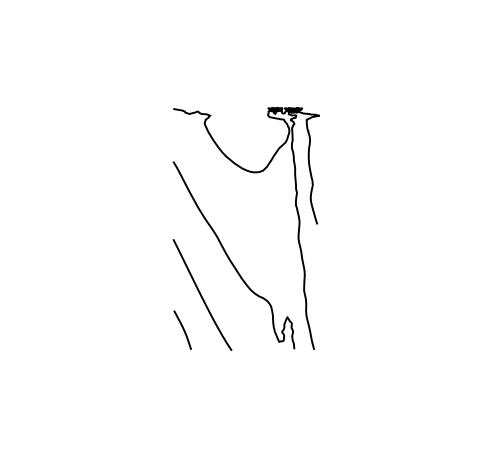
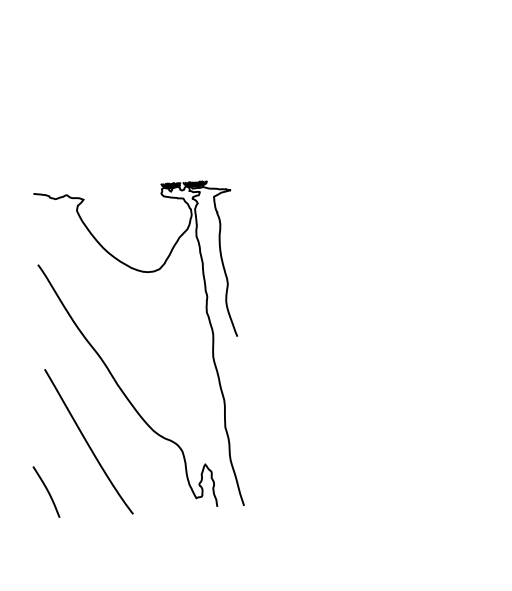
curve: (182, 329) -> (46, 491), moved

